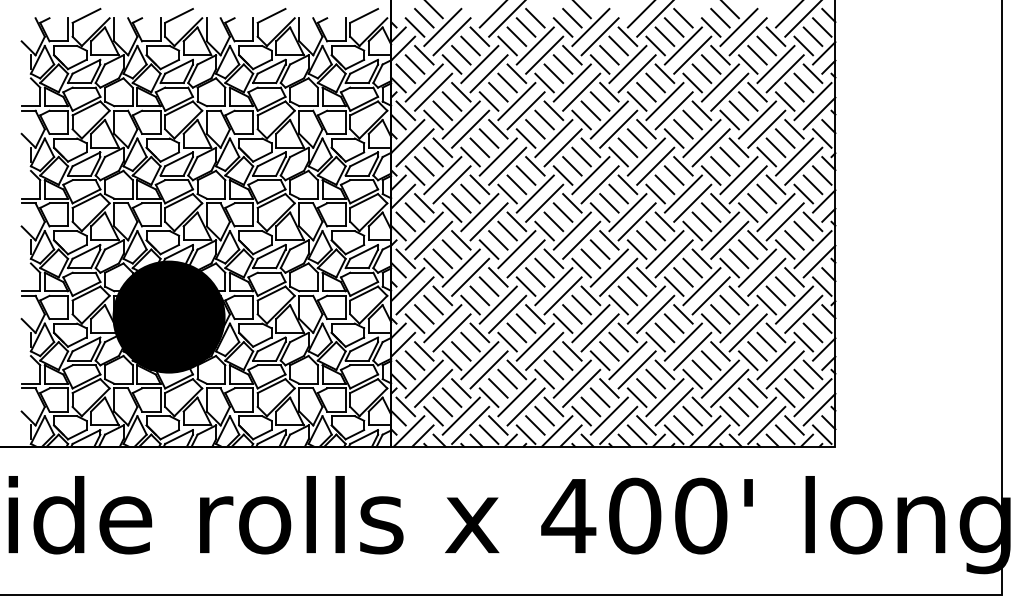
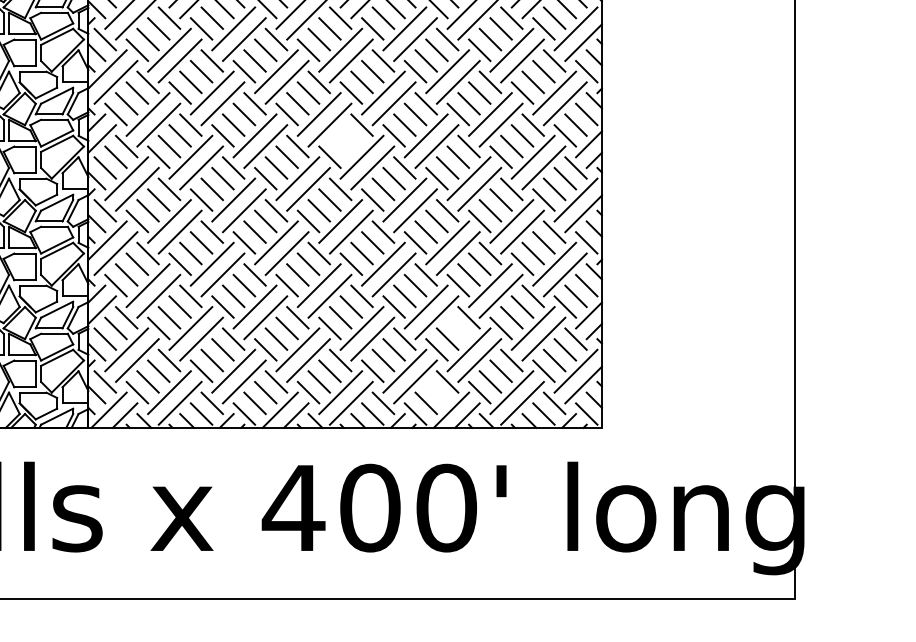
line: (618, 193) -> (351, 135), removed
line: (609, 203) -> (340, 146), removed
line: (710, 360) -> (457, 328), removed
line: (692, 415) -> (436, 391), removed

